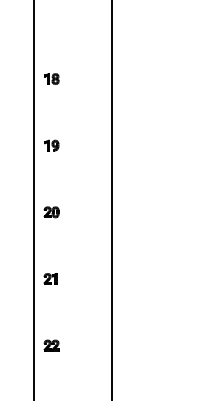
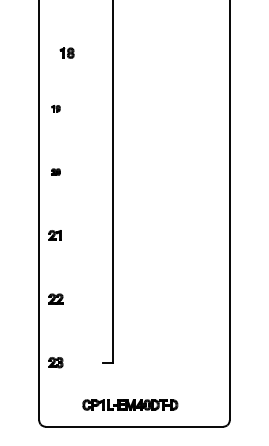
part: (51, 78) -> (66, 52), moved
part: (51, 145) -> (55, 108), size x0.6
part: (51, 211) -> (55, 171), size x0.6

